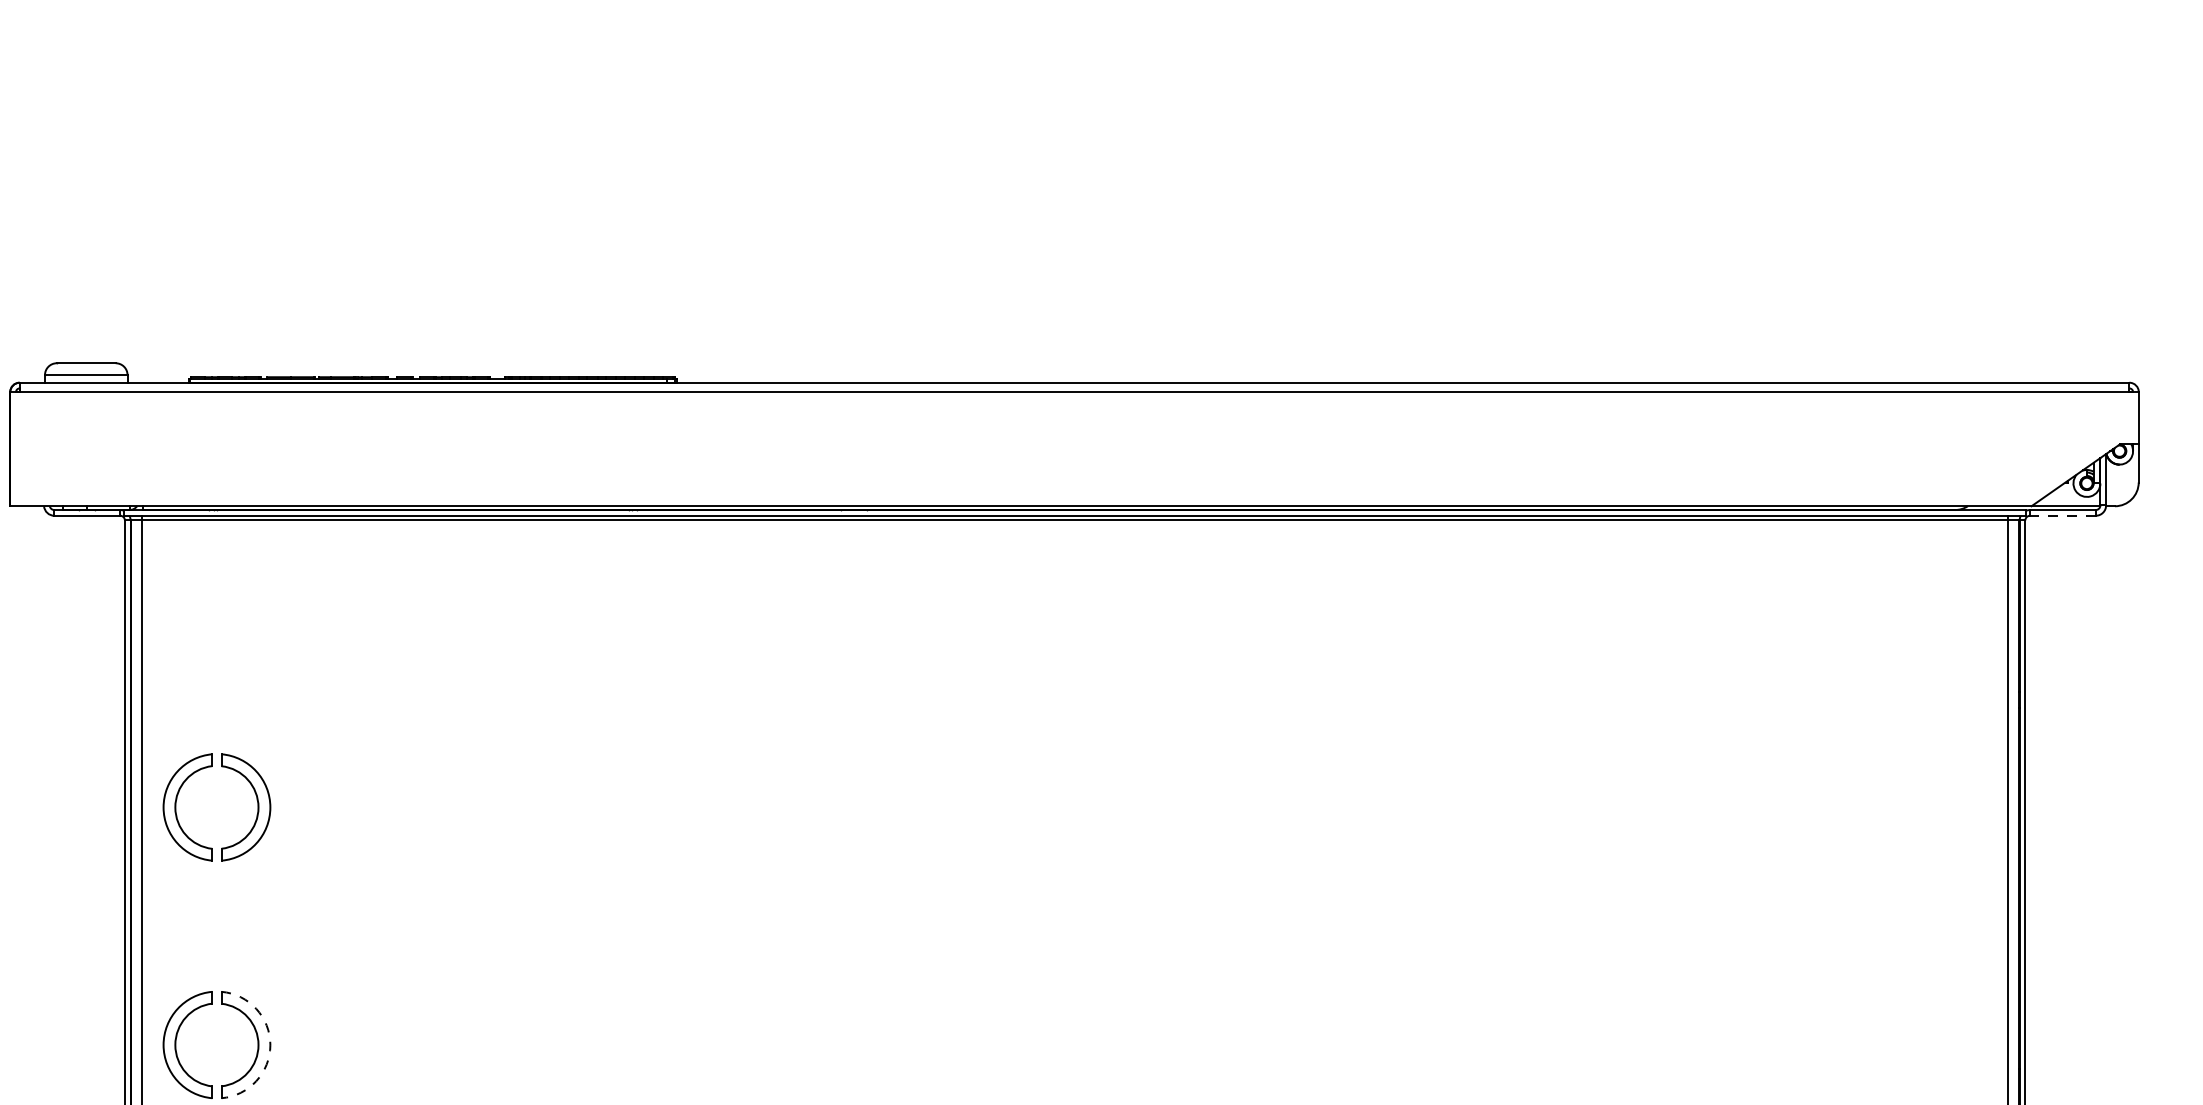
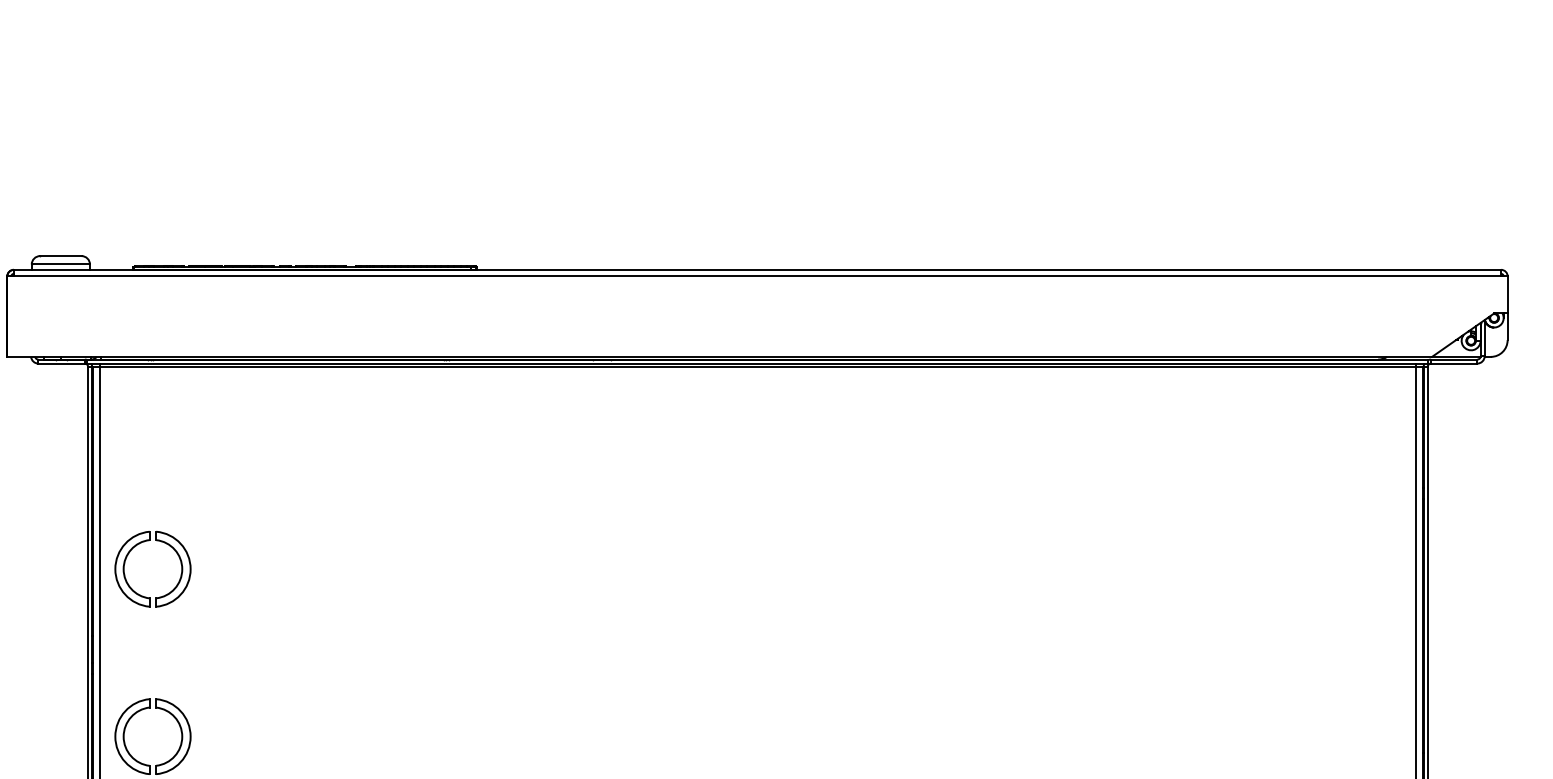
line: (2062, 515) -> (1453, 363), dashed -> solid
arc: (270, 1045) -> (190, 737), dashed -> solid

